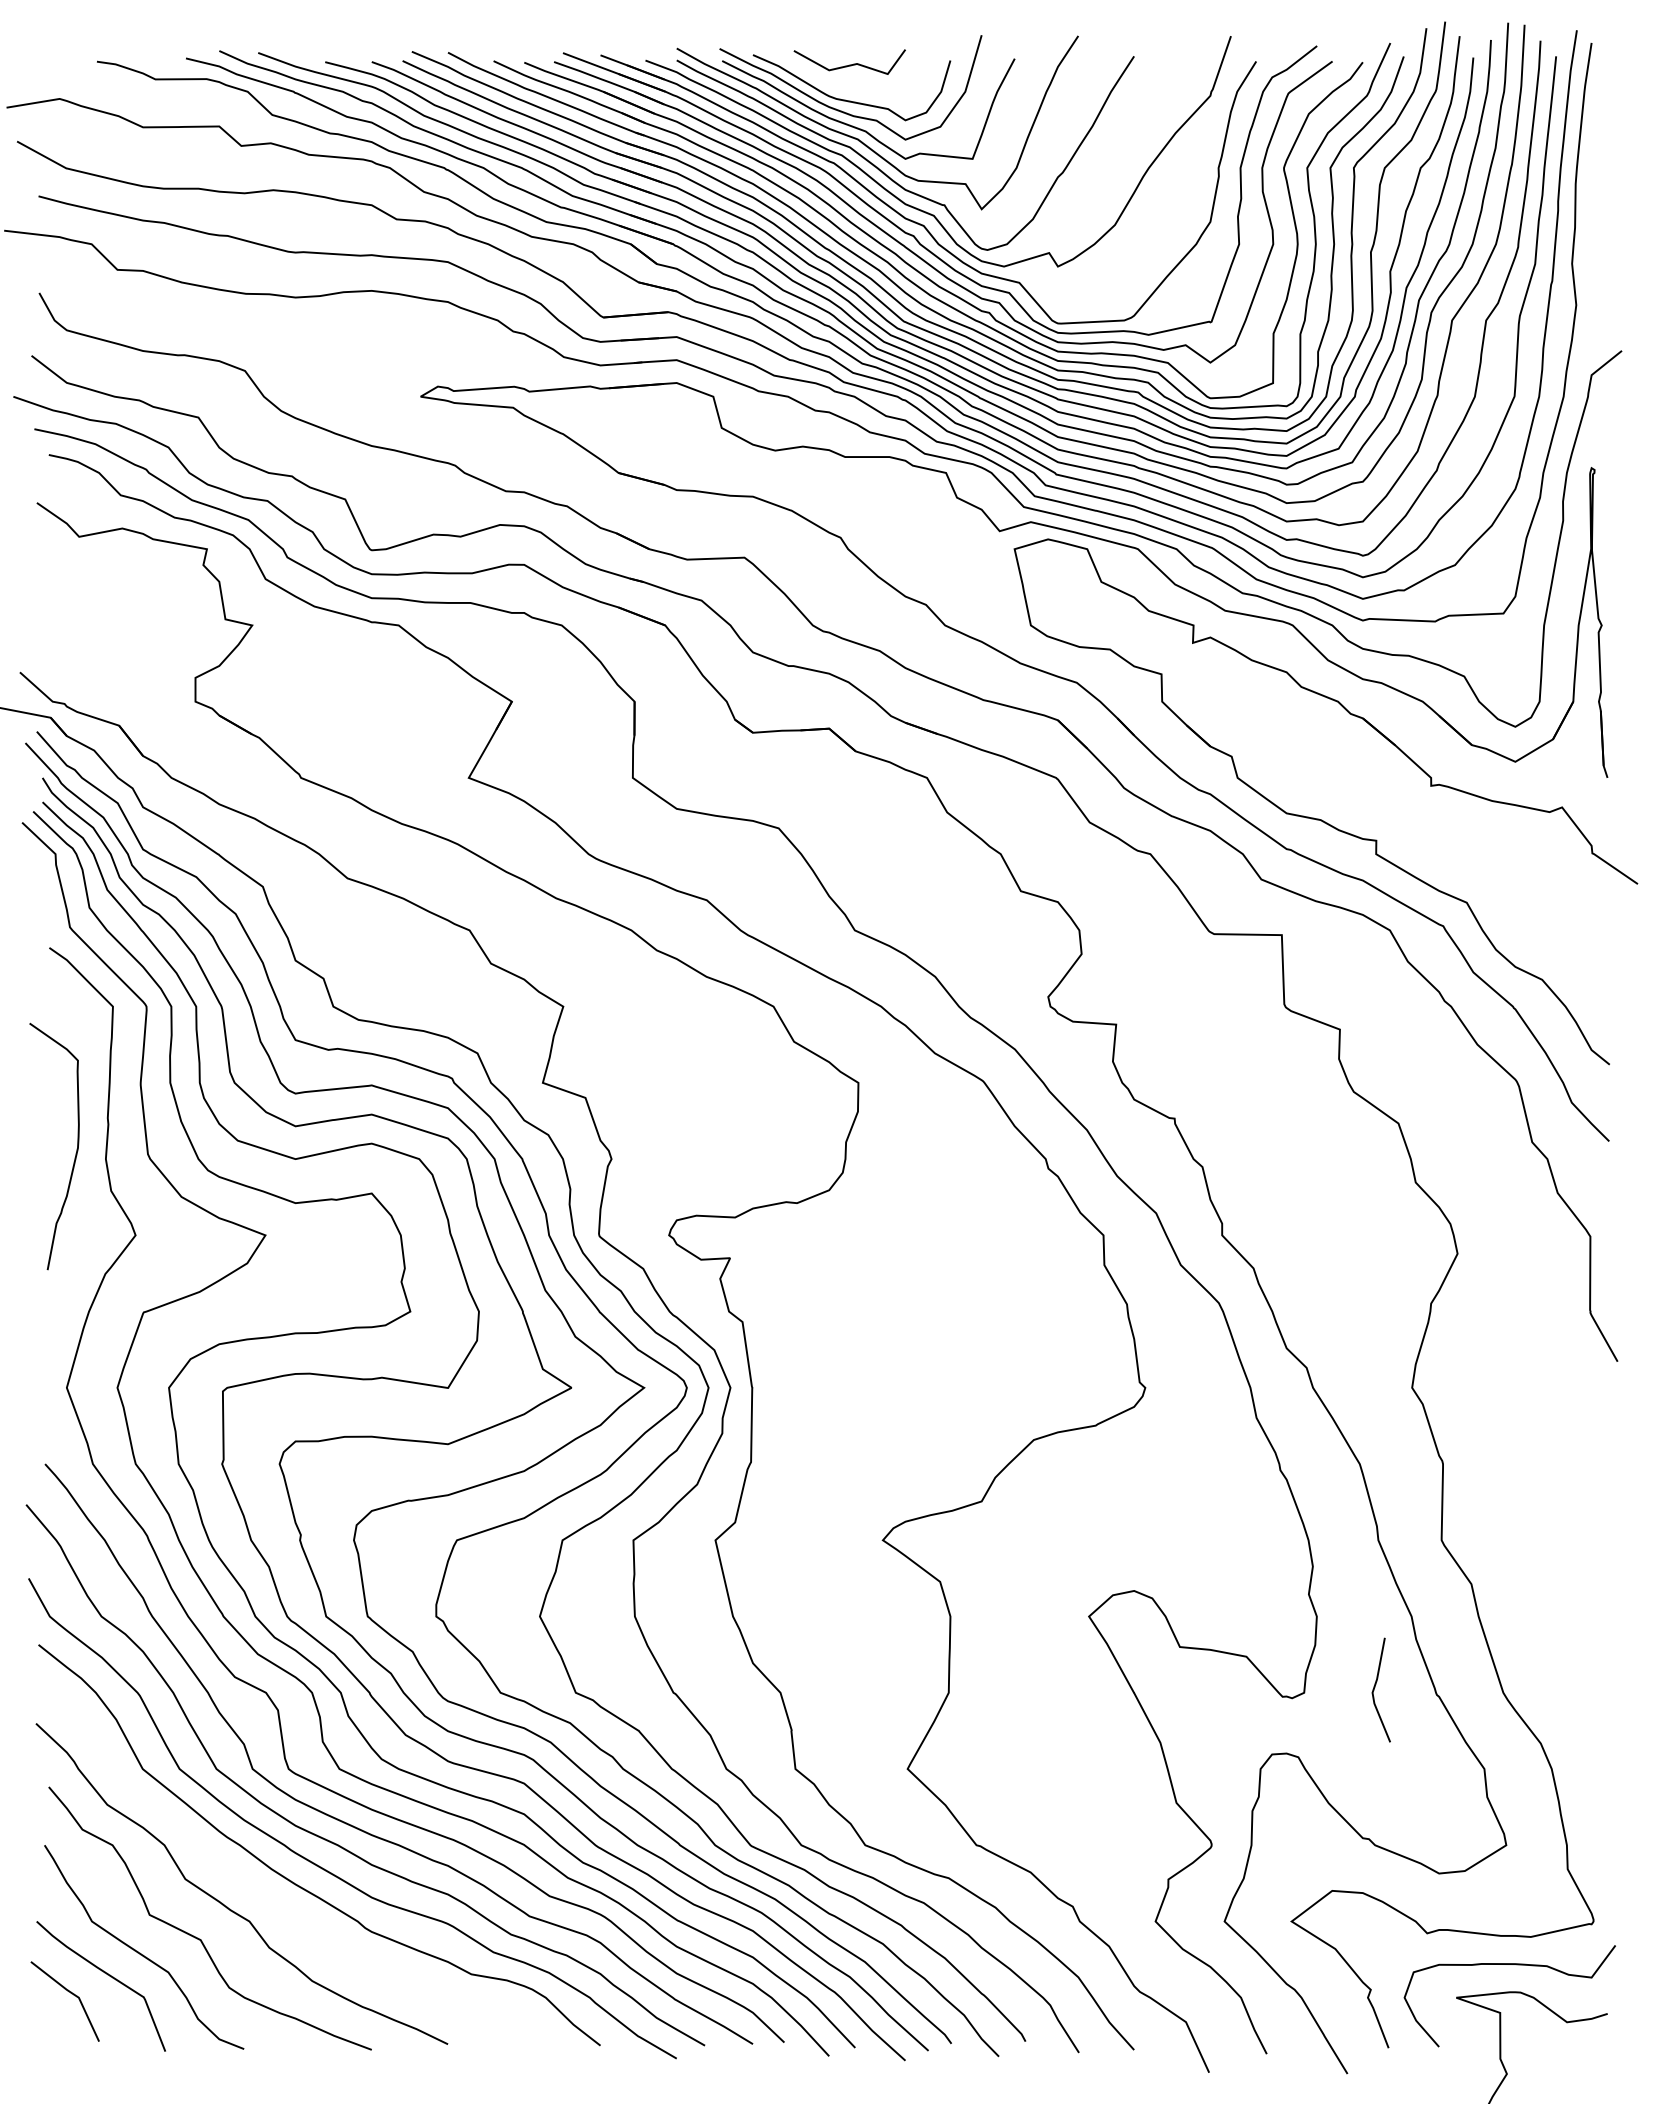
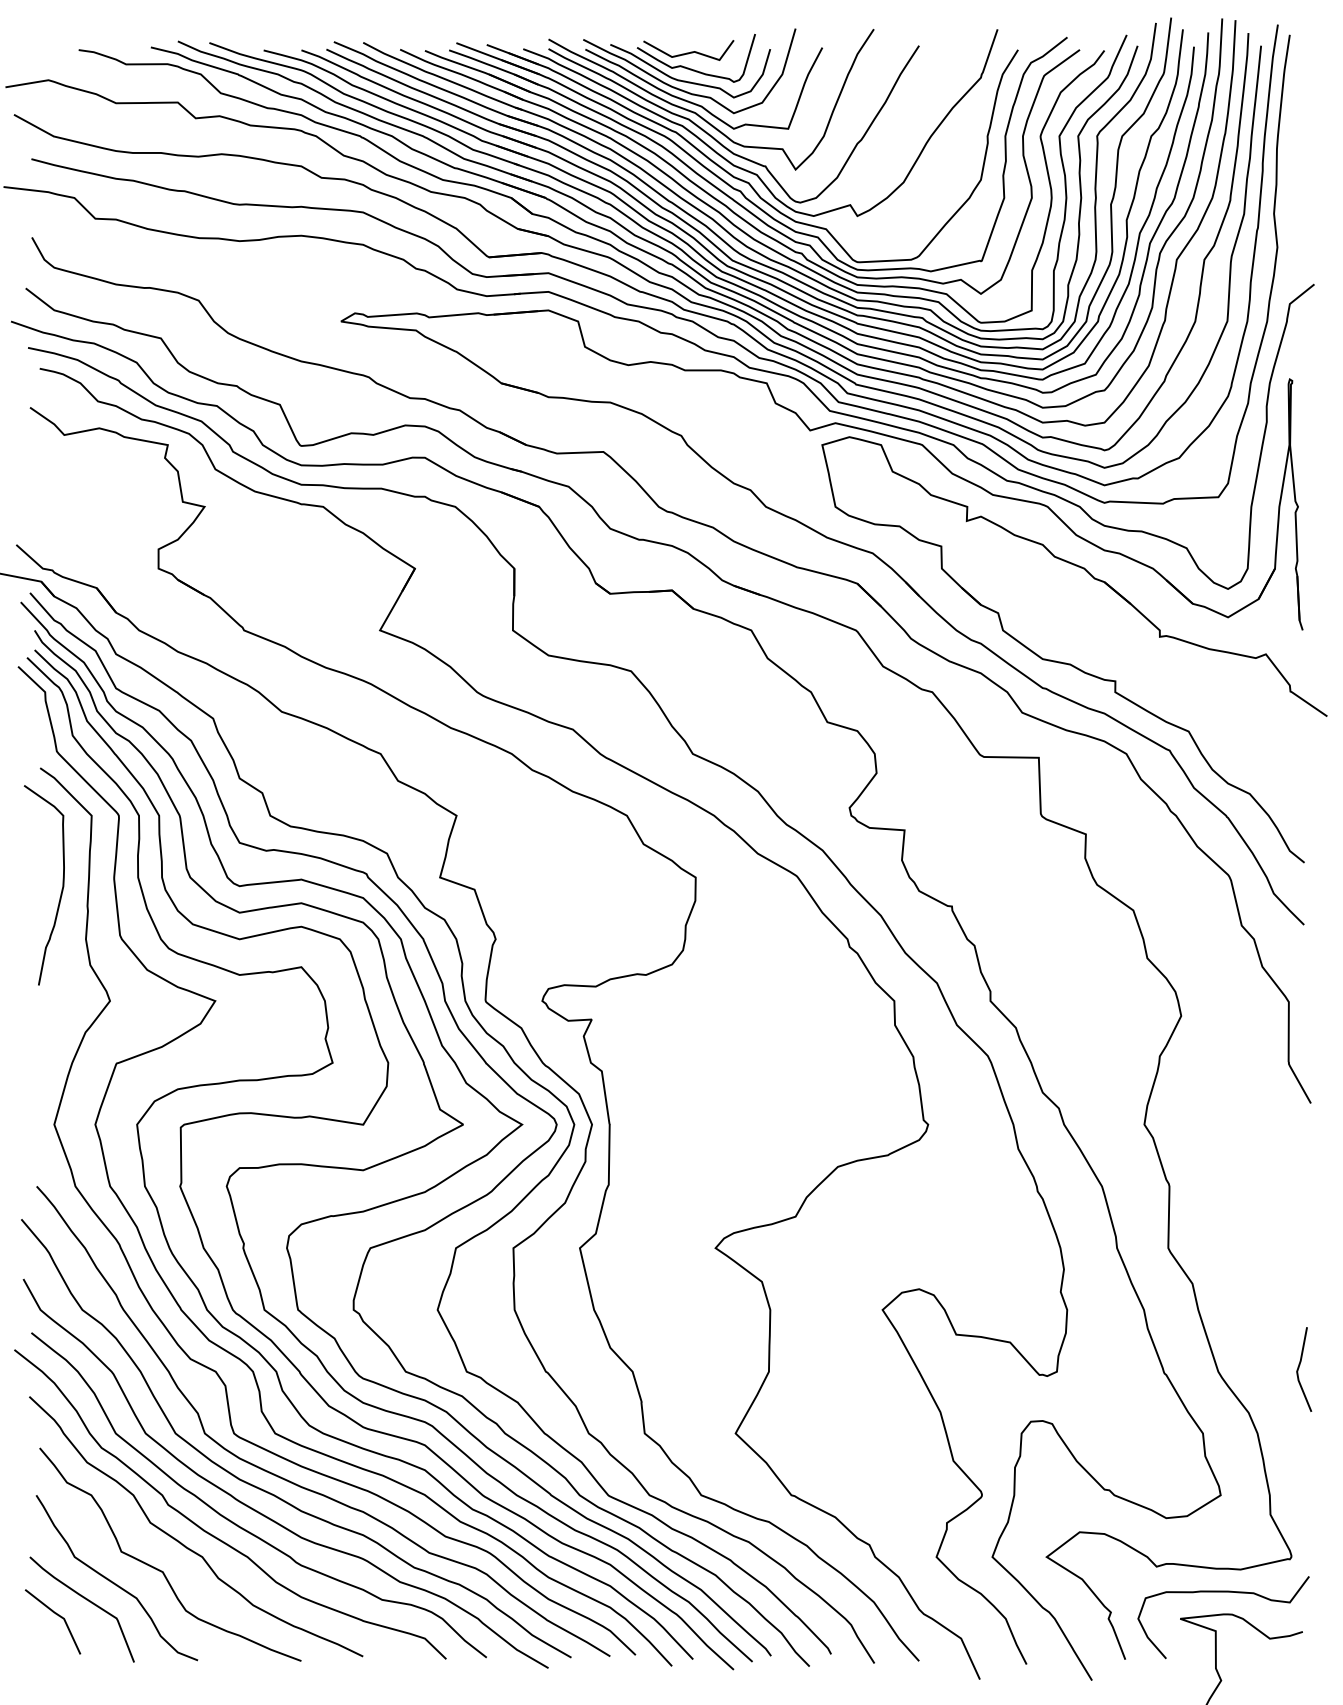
curve: (852, 84) -> (690, 68), added
curve: (75, 1153) -> (61, 890), moved
line: (1375, 1687) -> (1299, 1367), moved
curve: (261, 1893) -> (212, 1534), added

